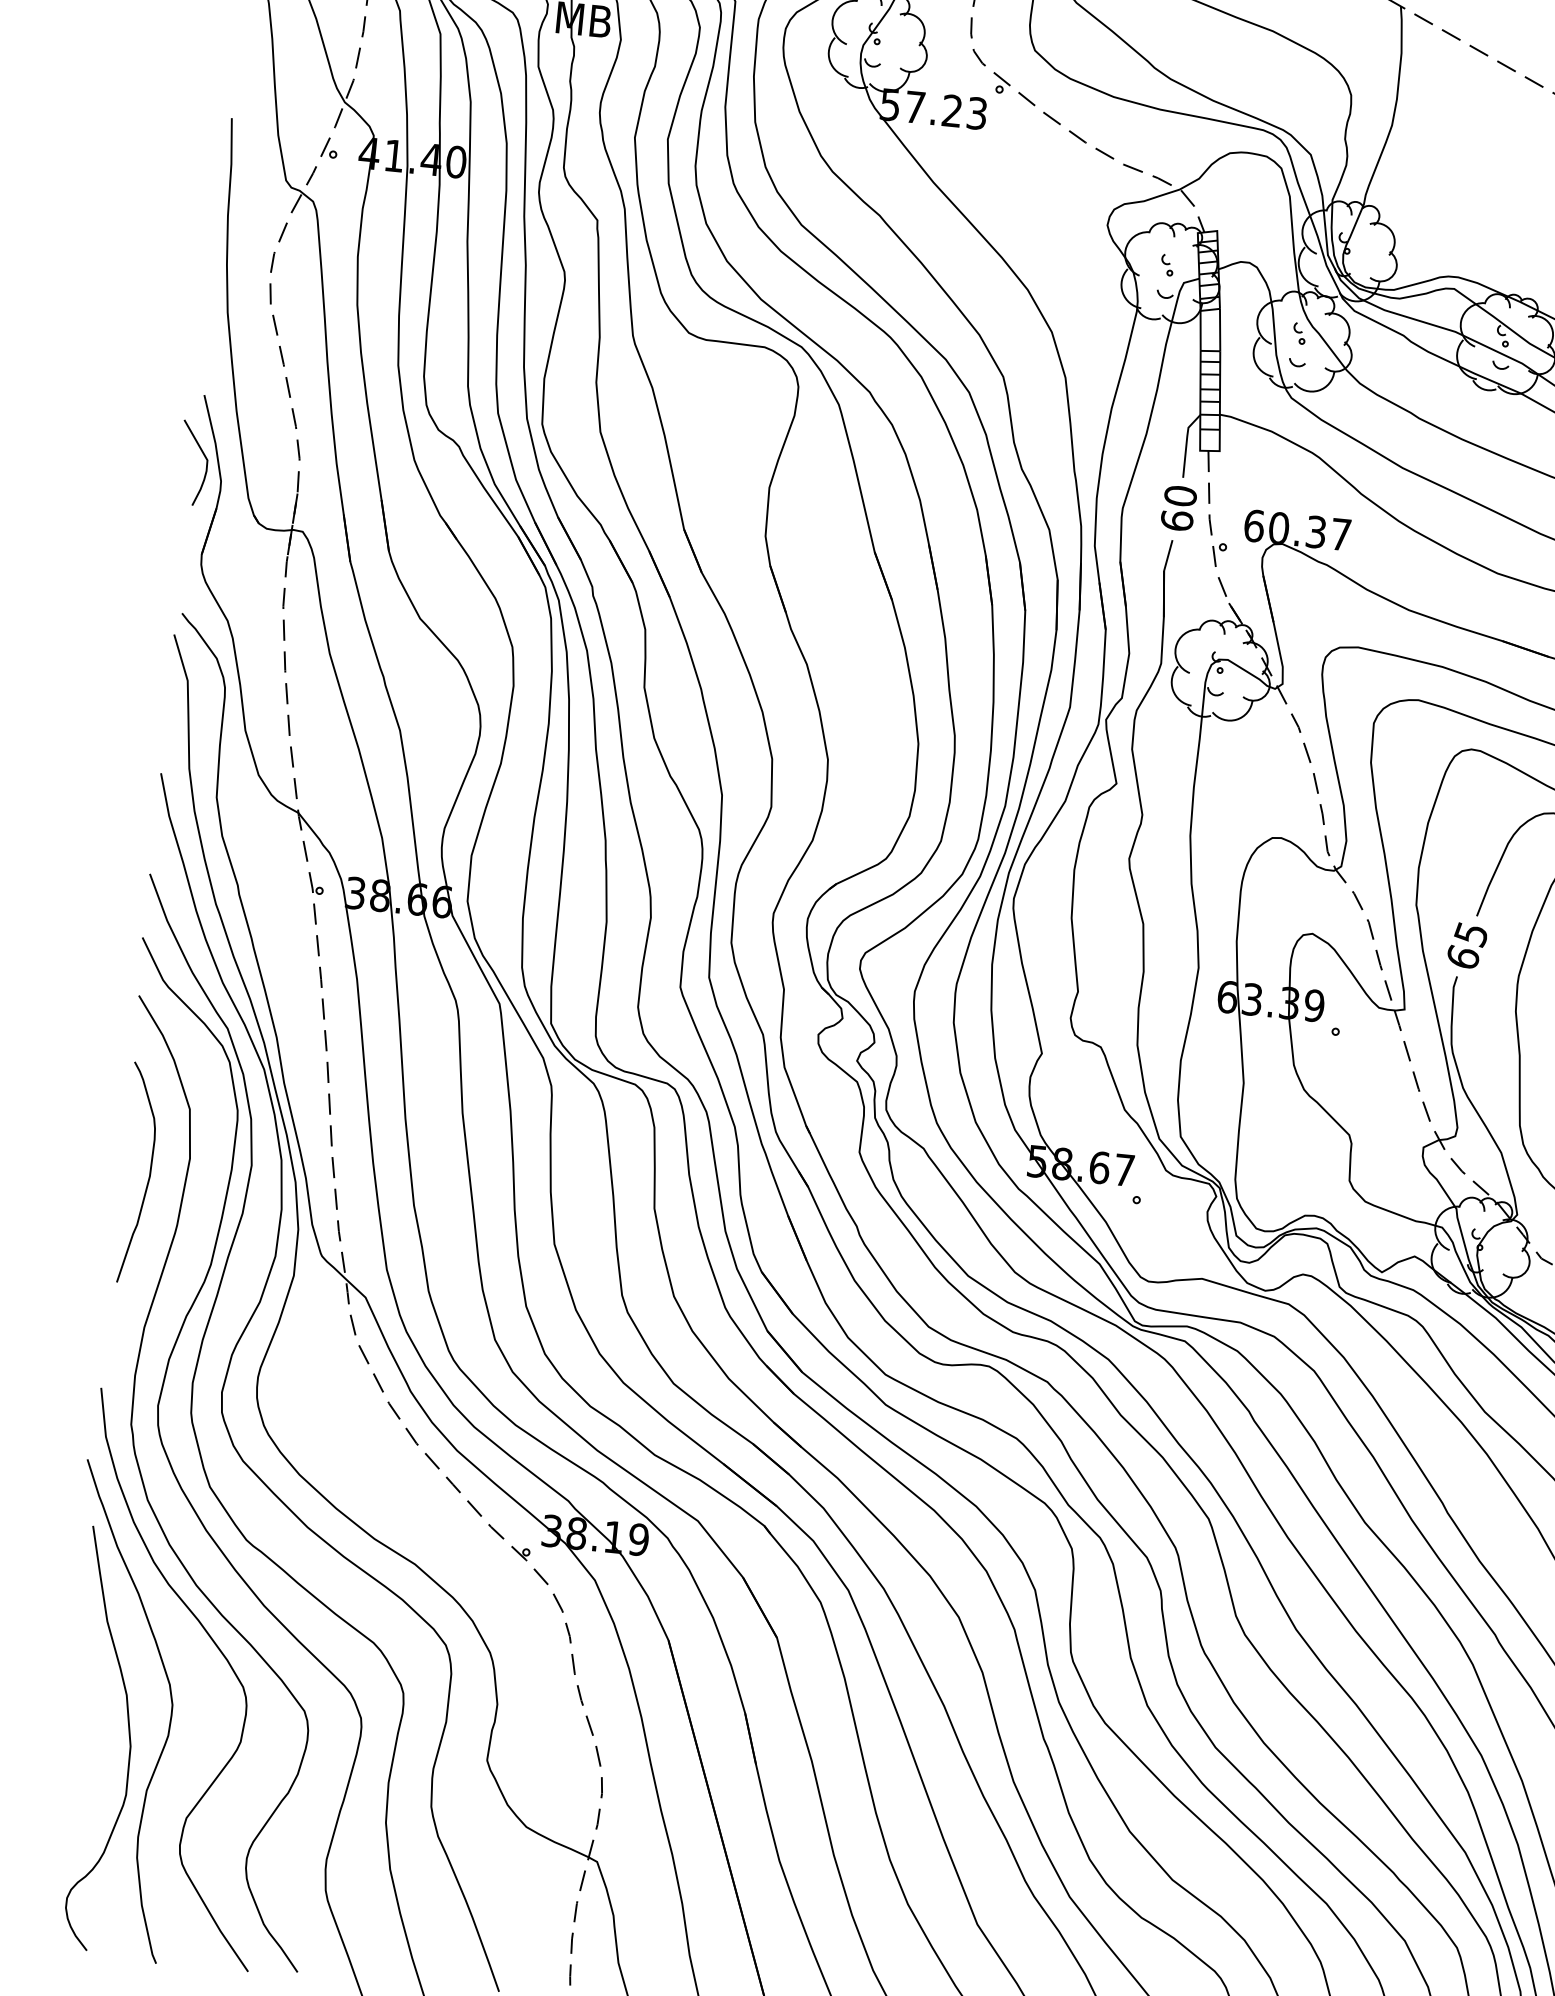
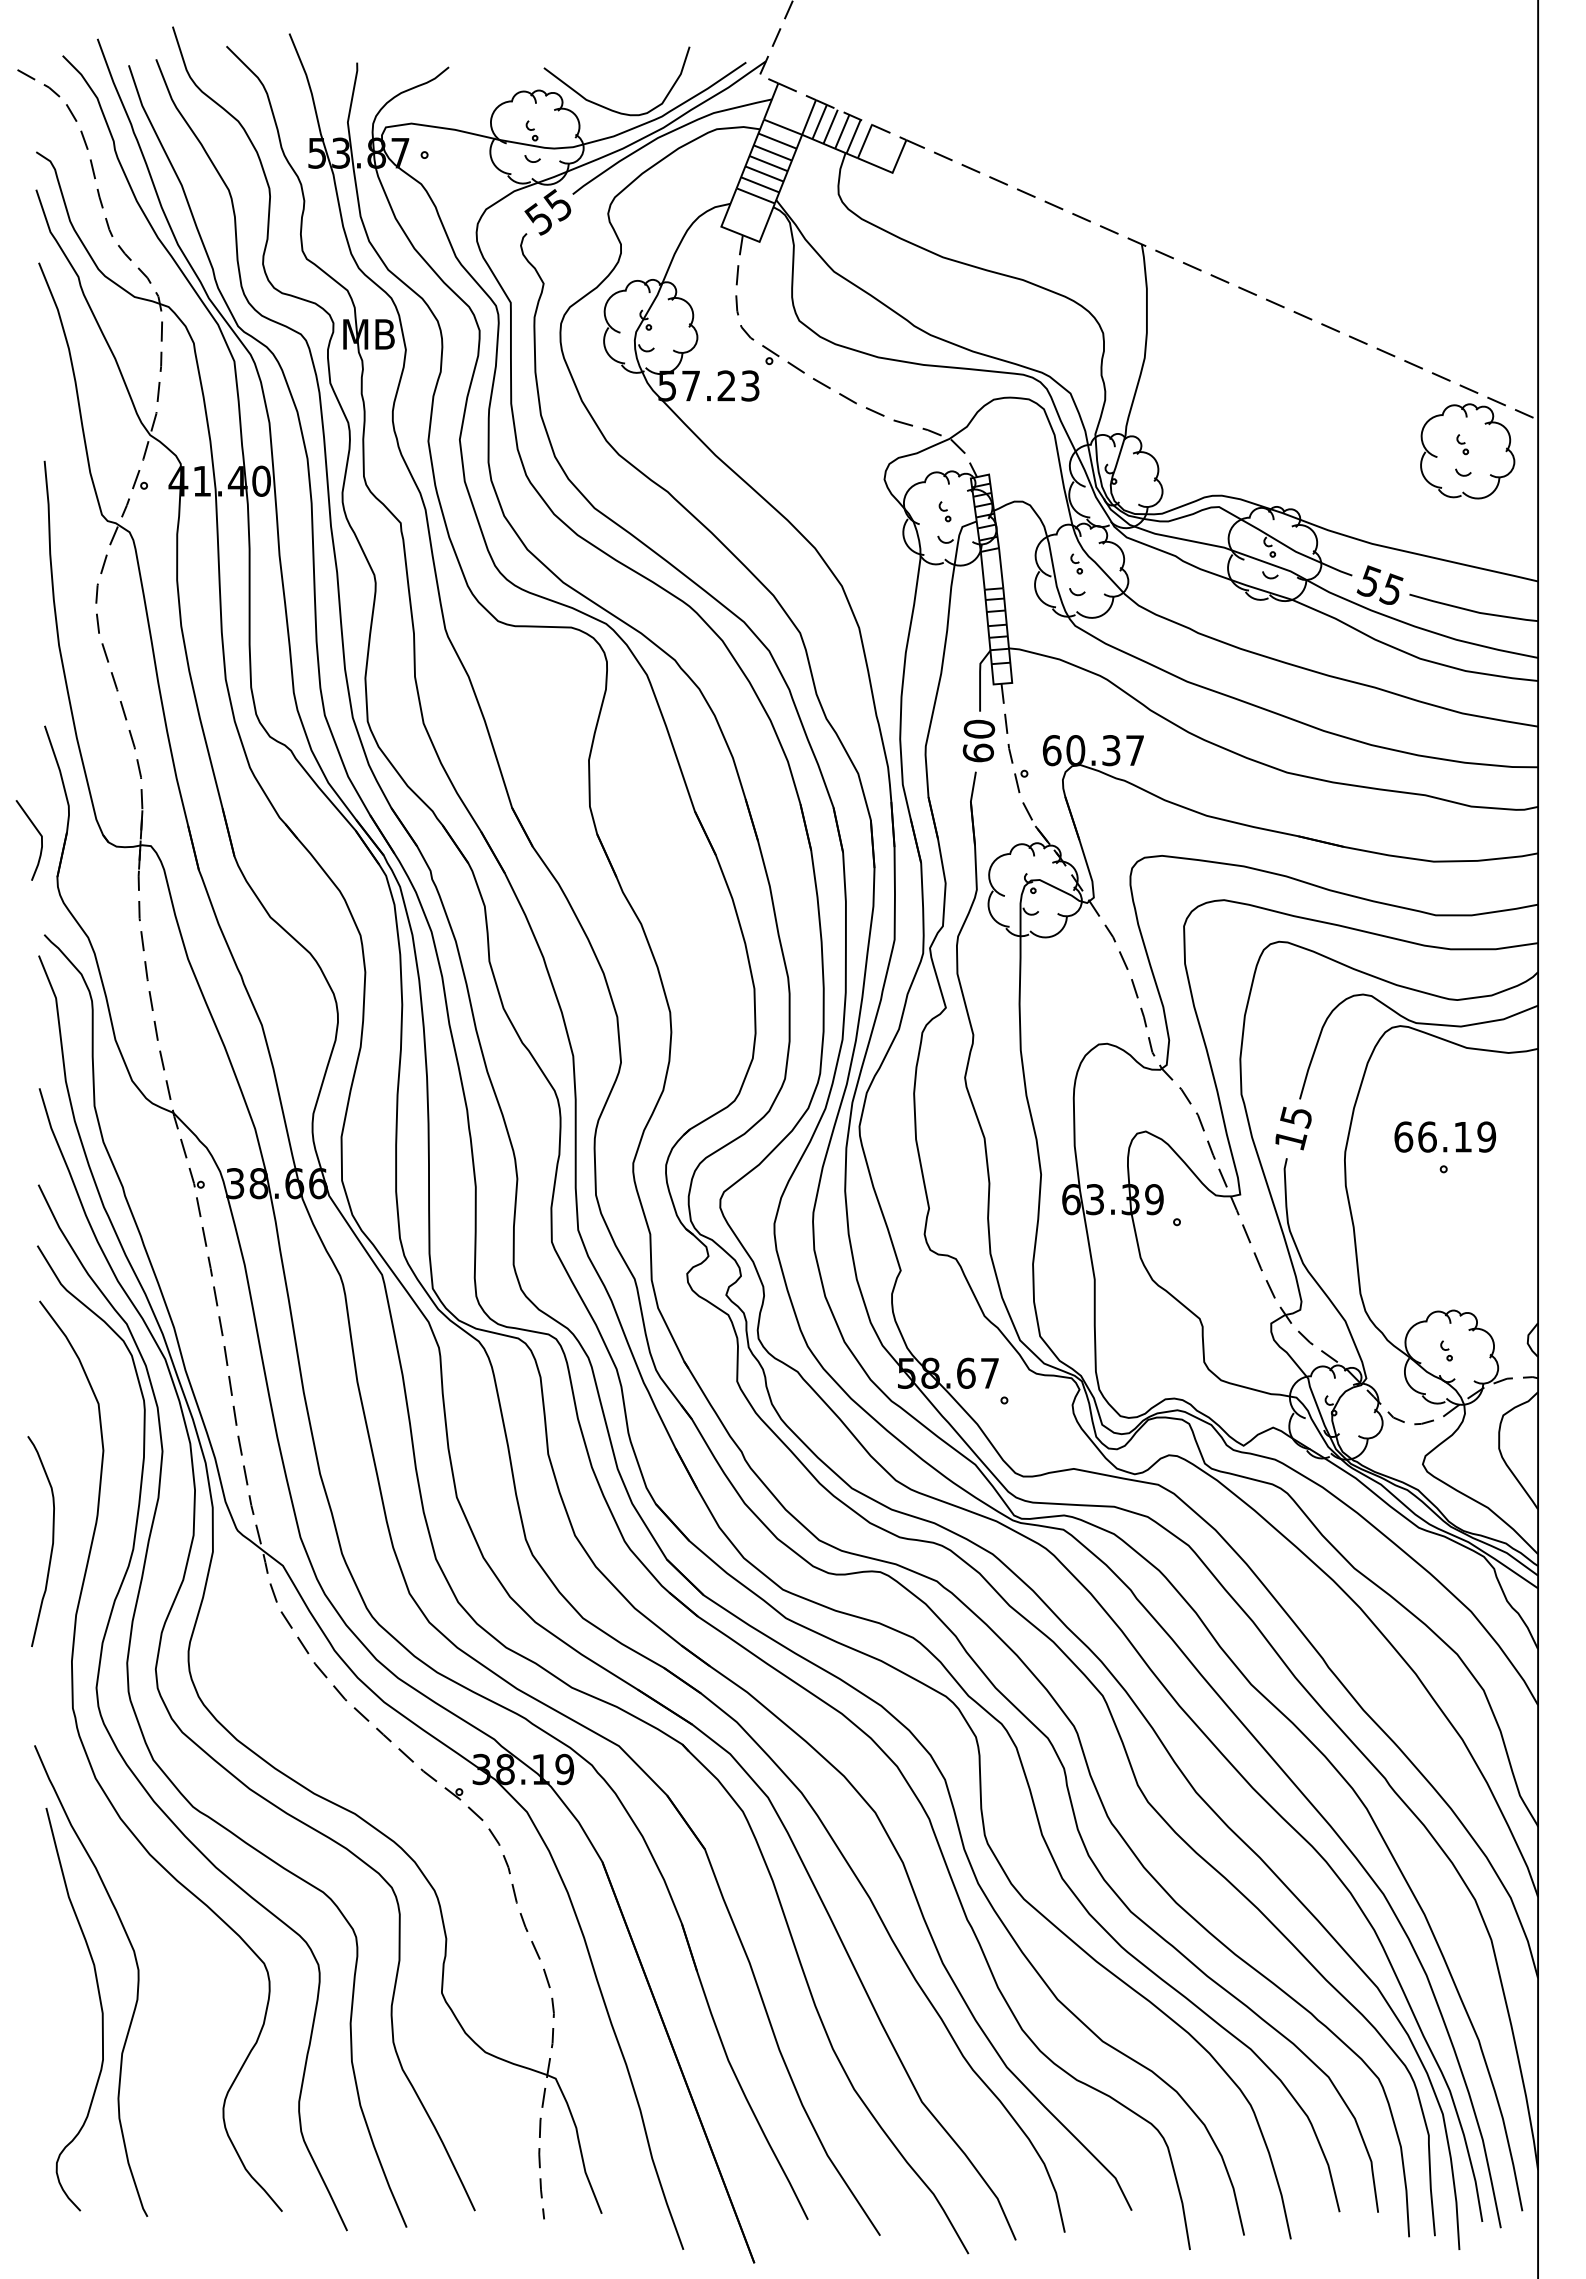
curve: (204, 456) -> (38, 833), moved
text: (1463, 957) -> (1291, 1139), 65 -> 15
curve: (148, 1178) -> (51, 1545), moved
curve: (218, 1649) -> (176, 1913), removed

